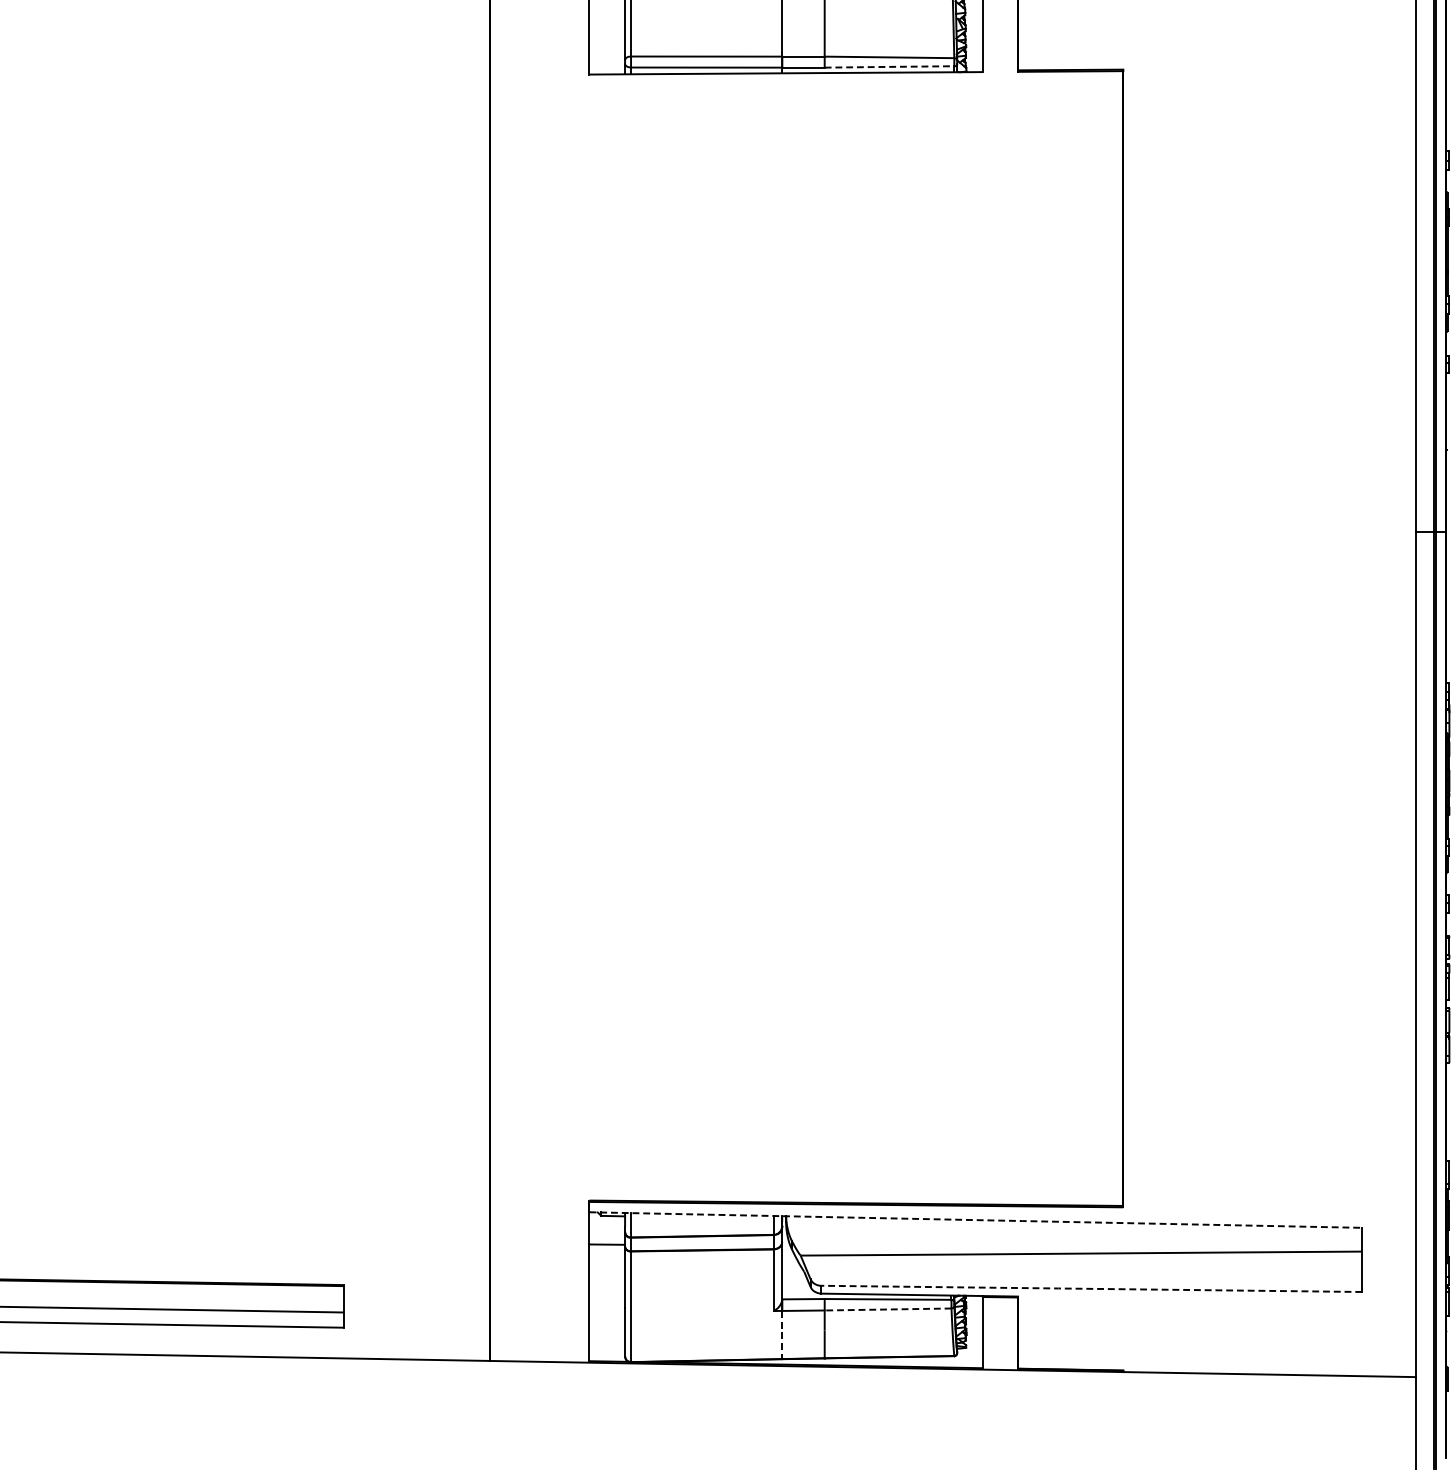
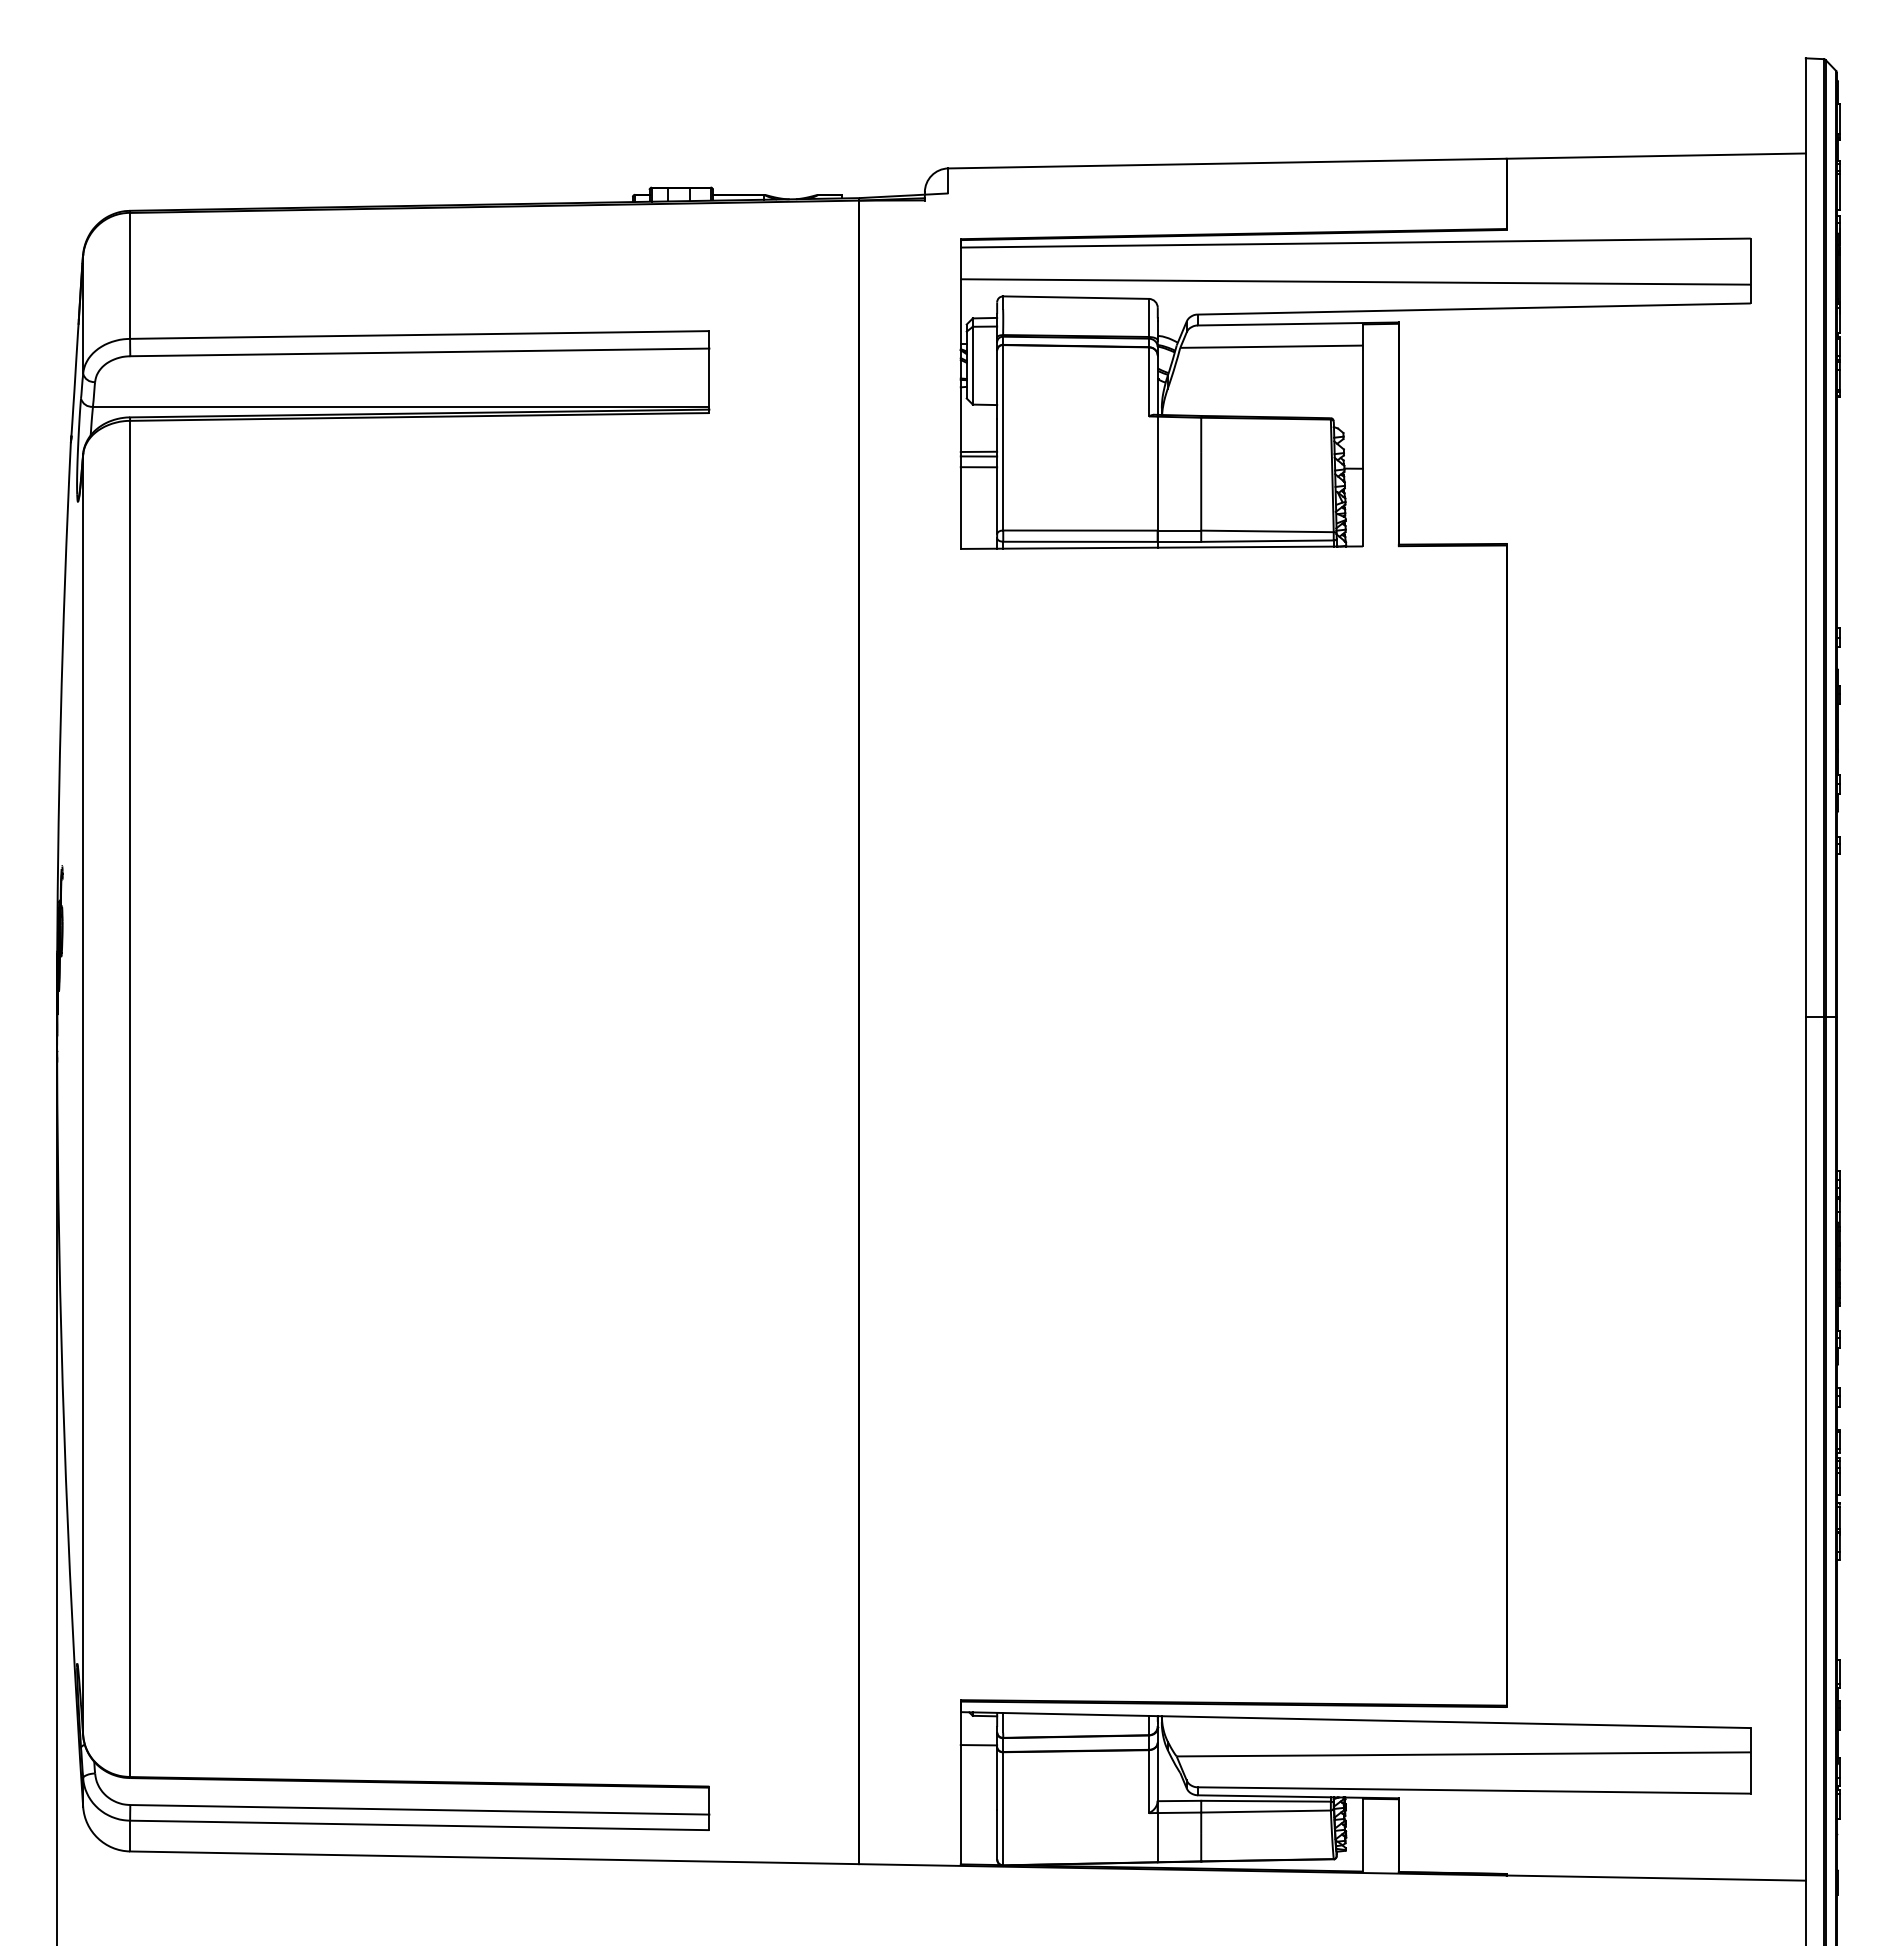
line: (890, 67) -> (1268, 541), dashed -> solid
line: (976, 1220) -> (1356, 1720), dashed -> solid
line: (1090, 1288) -> (1473, 1790), dashed -> solid
line: (888, 1309) -> (1266, 1811), dashed -> solid
line: (781, 1334) -> (1157, 1837), dashed -> solid

